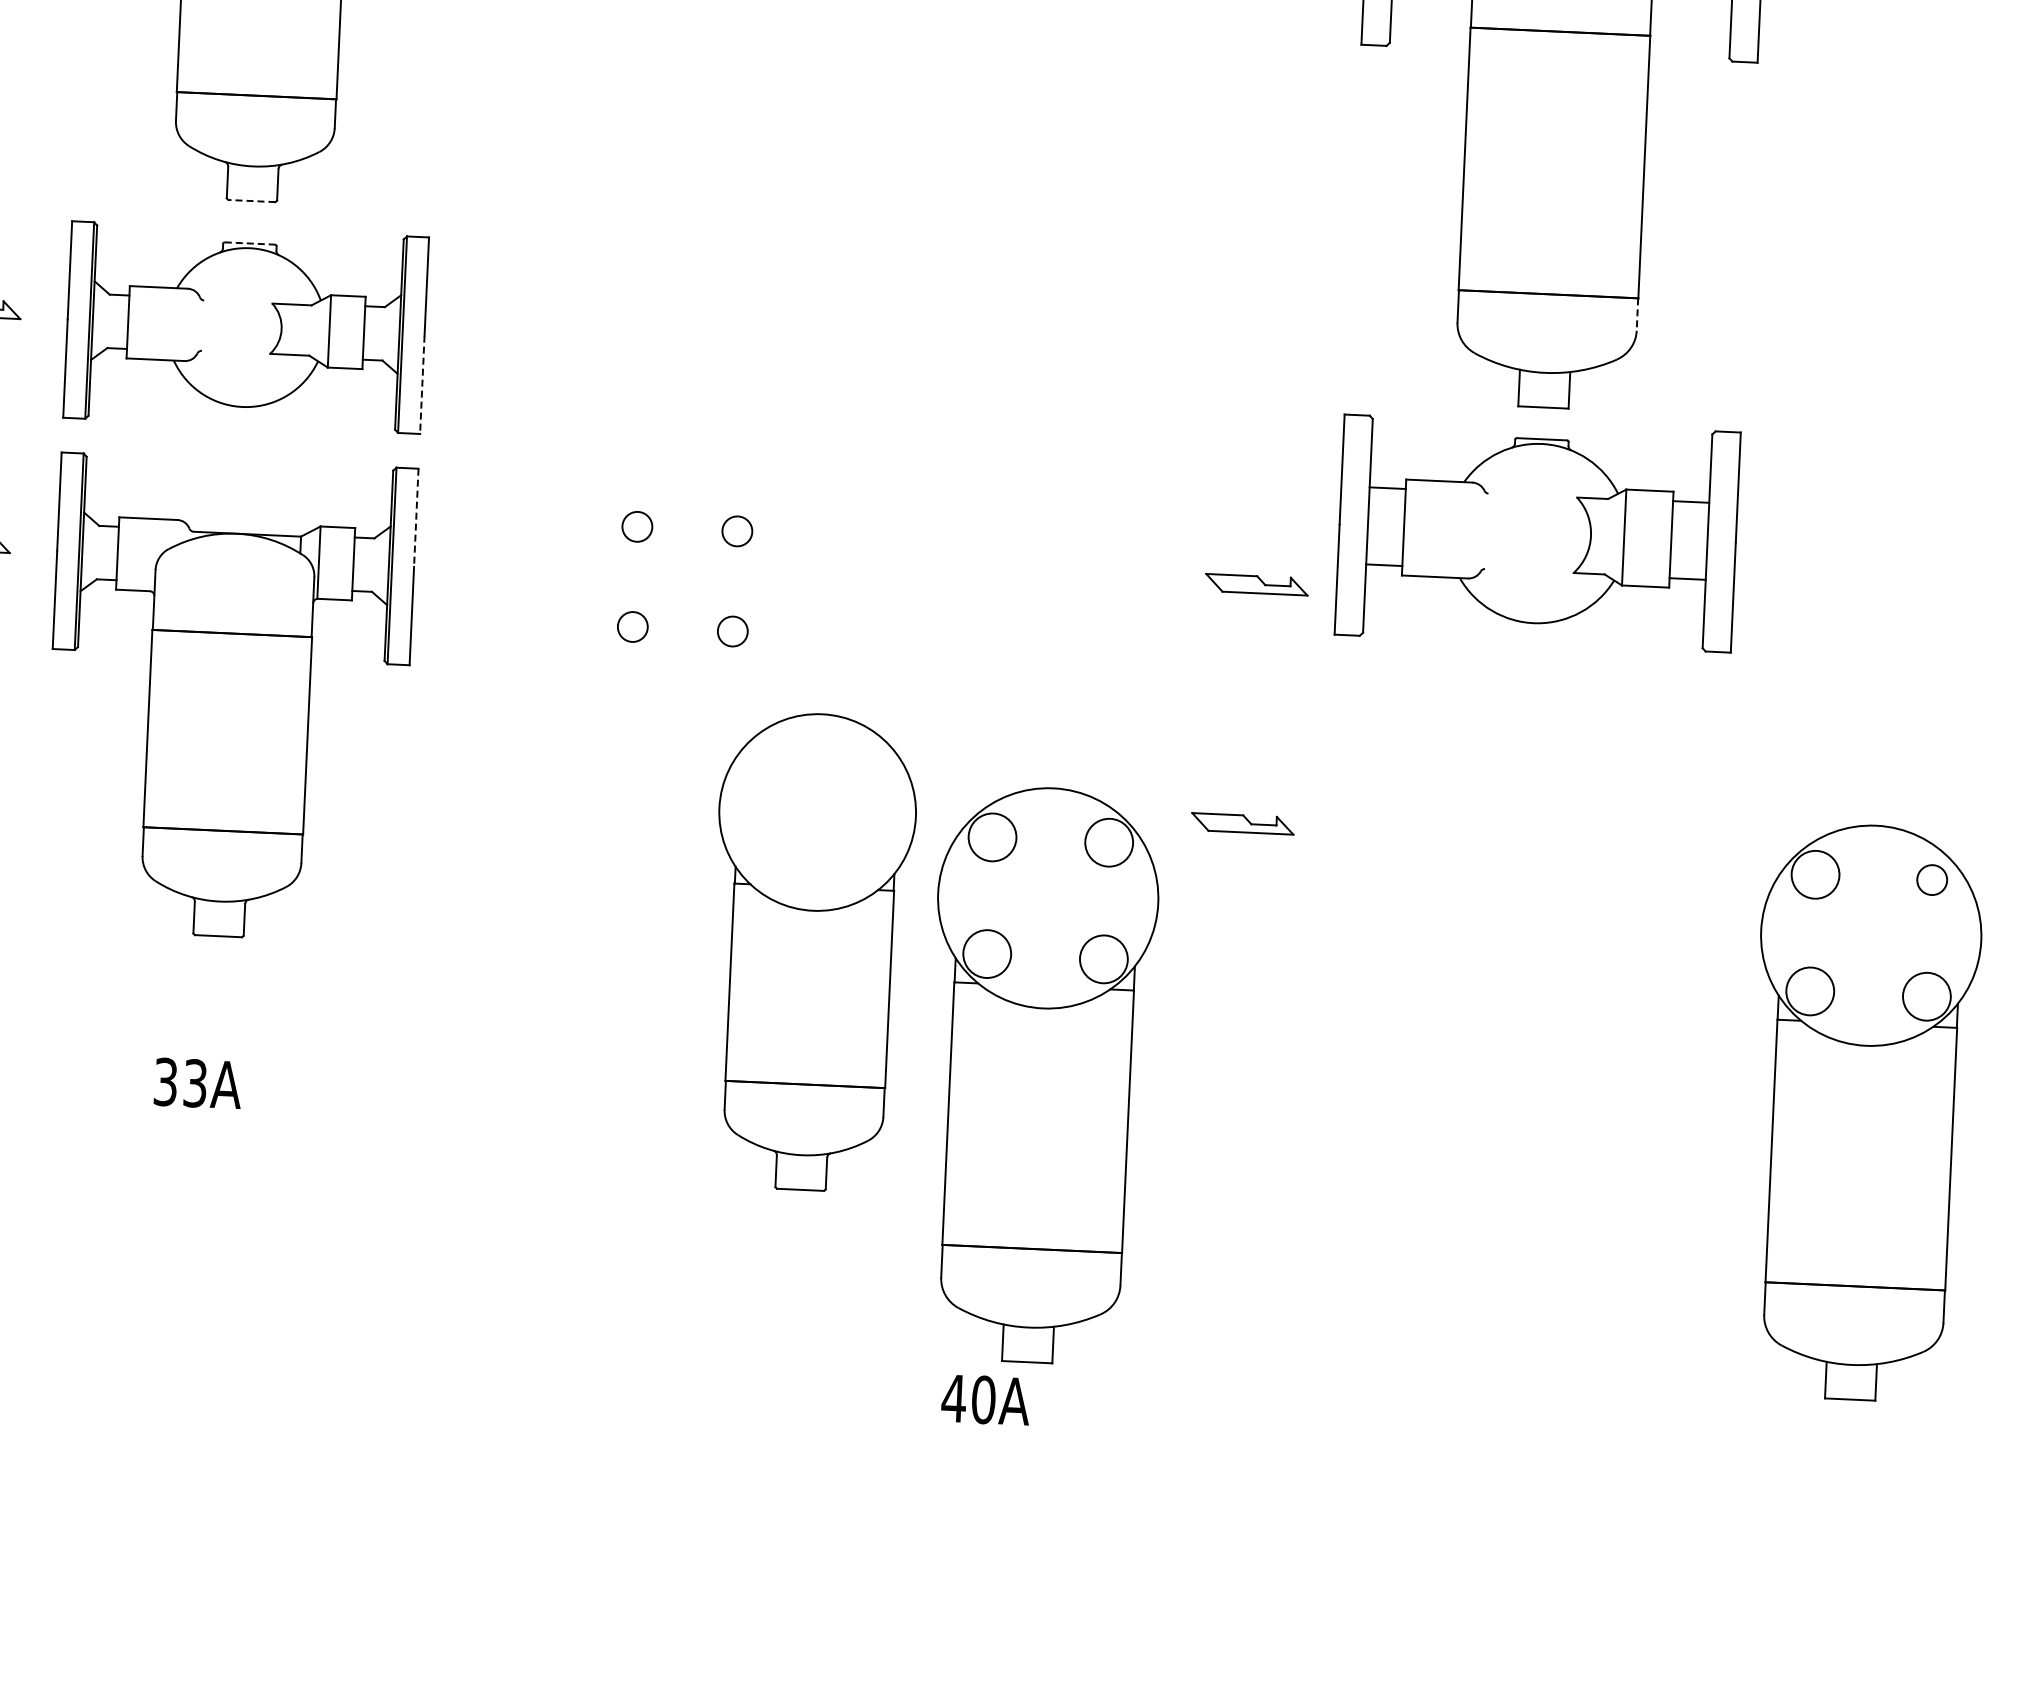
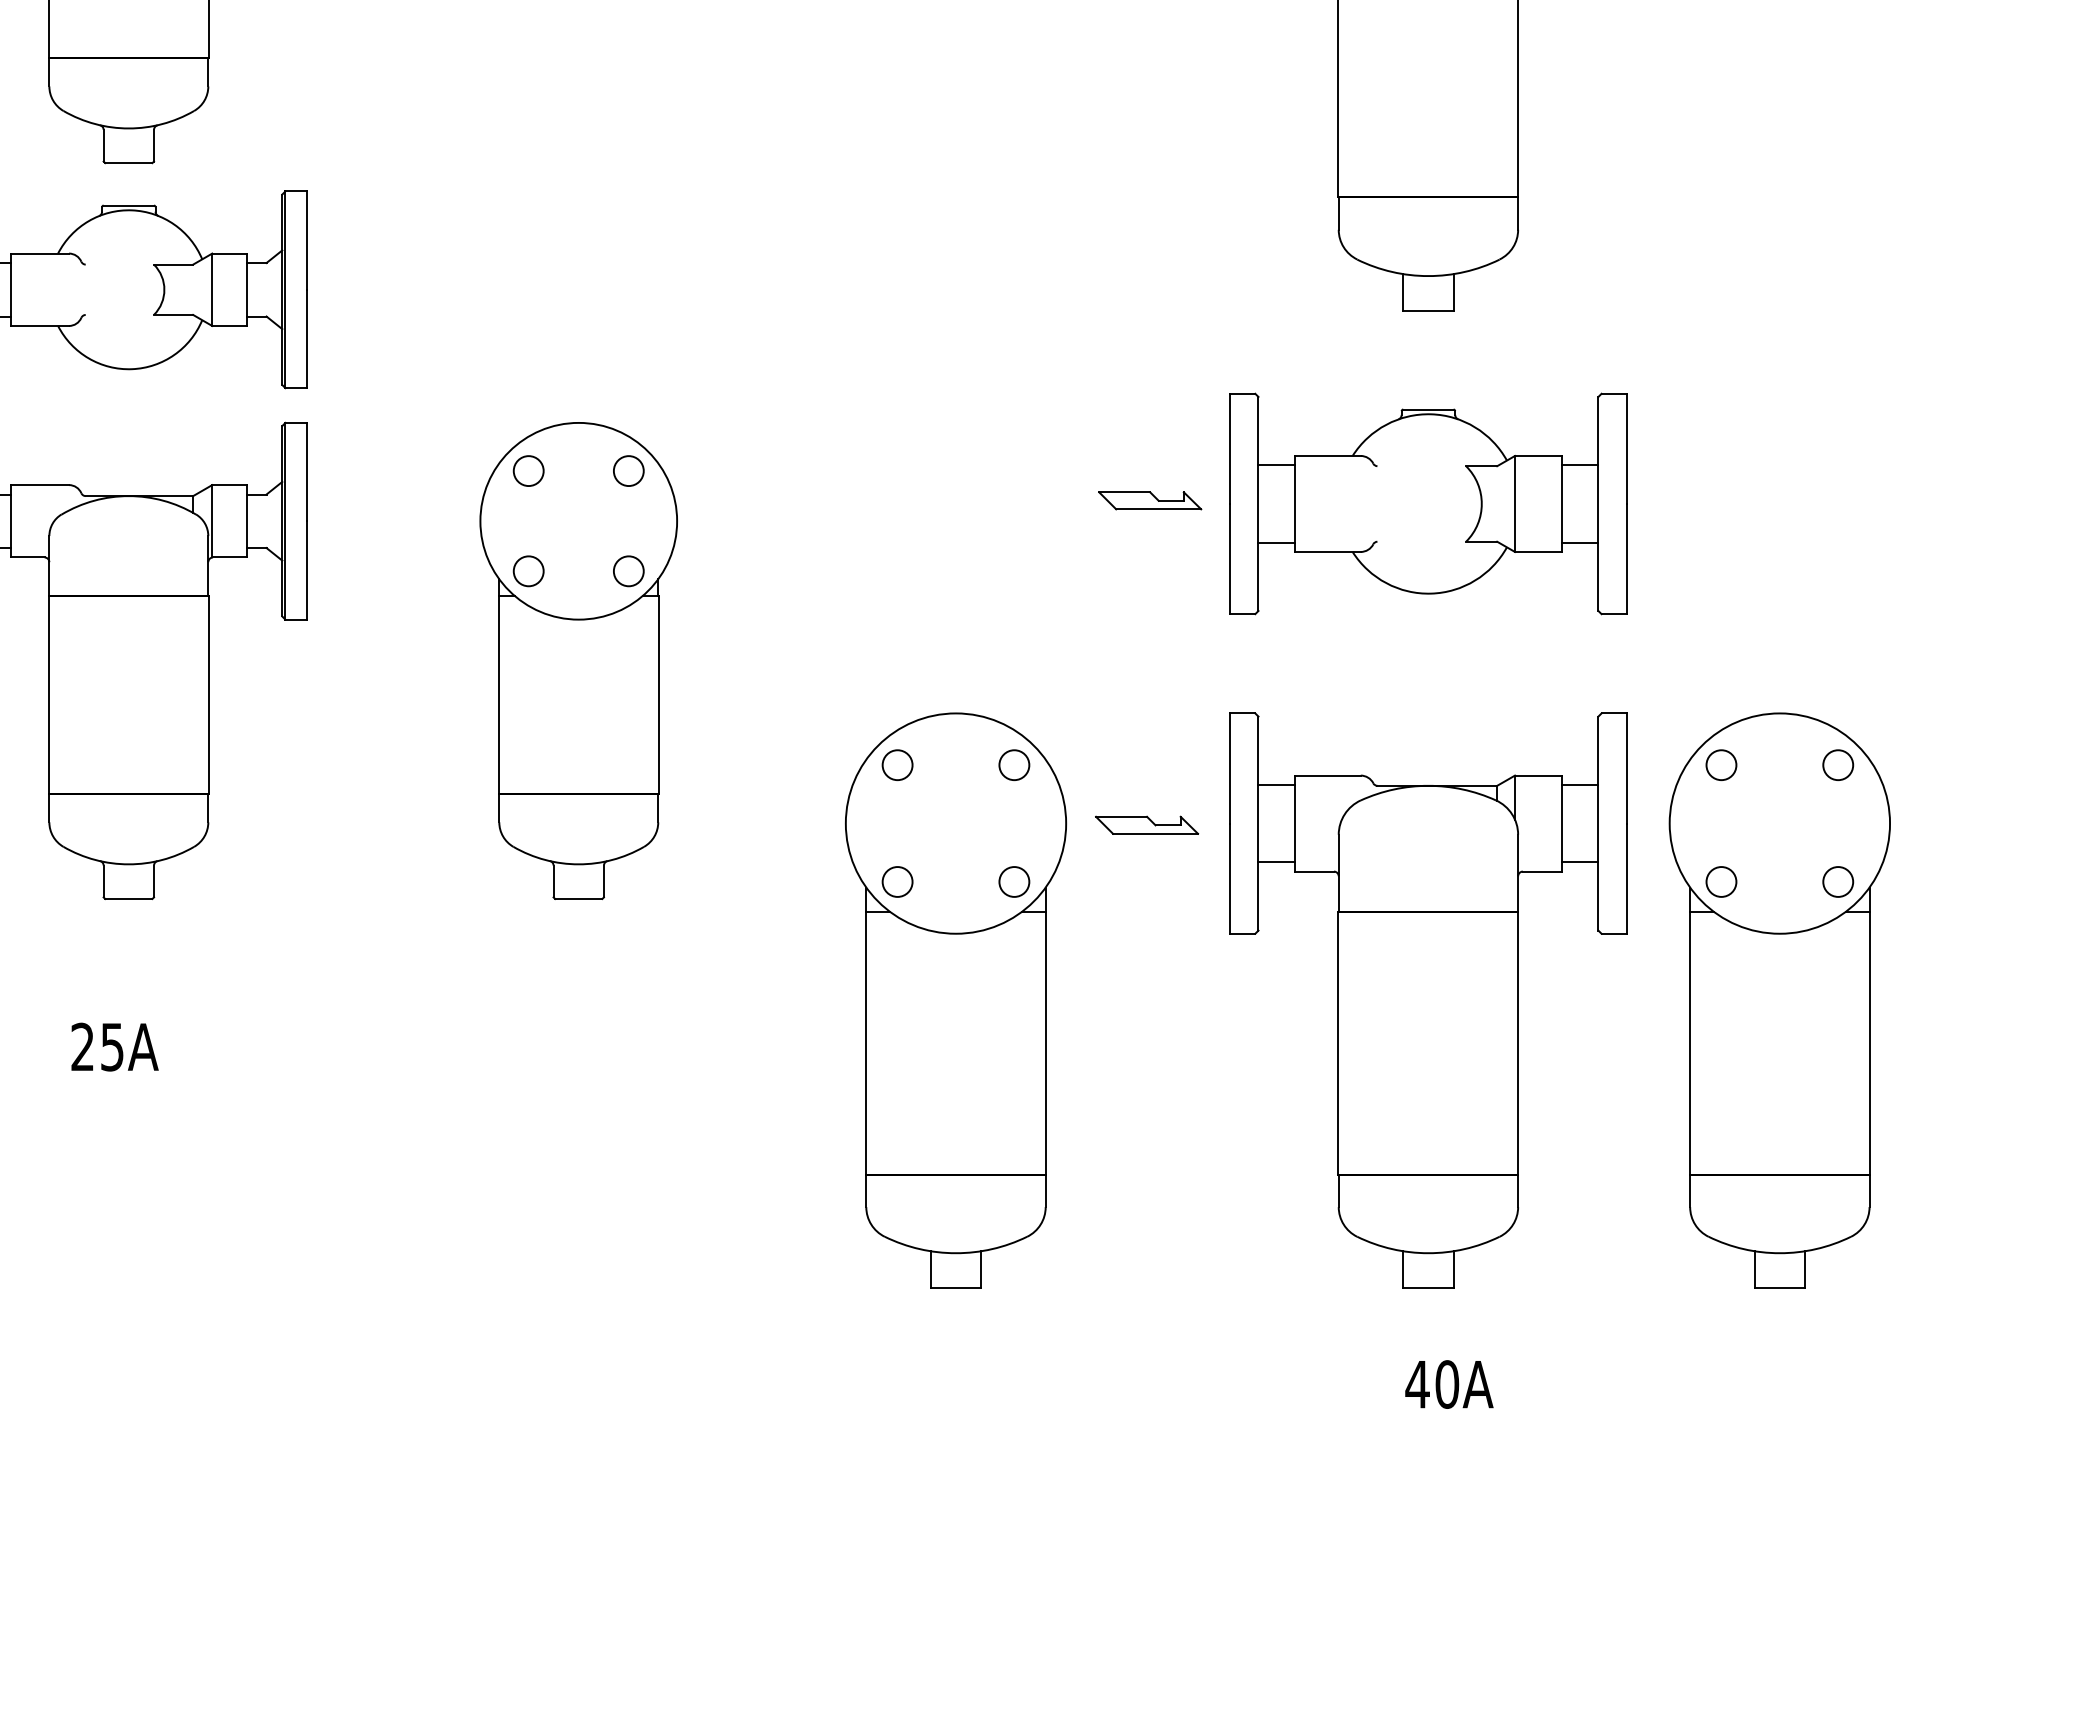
line: (251, 201) -> (128, 163), dashed -> solid
line: (250, 243) -> (129, 205), dashed -> solid
line: (1637, 315) -> (1518, 214), dashed -> solid
line: (422, 385) -> (307, 339), dashed -> solid
line: (416, 518) -> (307, 472), dashed -> solid
part: (1537, 533) -> (1428, 503), moved
part: (1243, 823) -> (1147, 824), moved
circle: (992, 837) -> (897, 765), size x0.62
circle: (1109, 843) -> (1014, 765), size x0.62
circle: (1815, 875) -> (1721, 765), size x0.62
part: (811, 951) -> (578, 660), moved
circle: (987, 953) -> (897, 881), size x0.62
circle: (1104, 958) -> (1014, 881), size x0.62
circle: (1810, 990) -> (1721, 881), size x0.62
circle: (1927, 996) -> (1838, 881), size x0.62
text: (180, 1082) -> (97, 1046), 33A -> 25A
part: (1512, 1096) -> (1428, 1000), added
text: (985, 1399) -> (1449, 1384), moved

